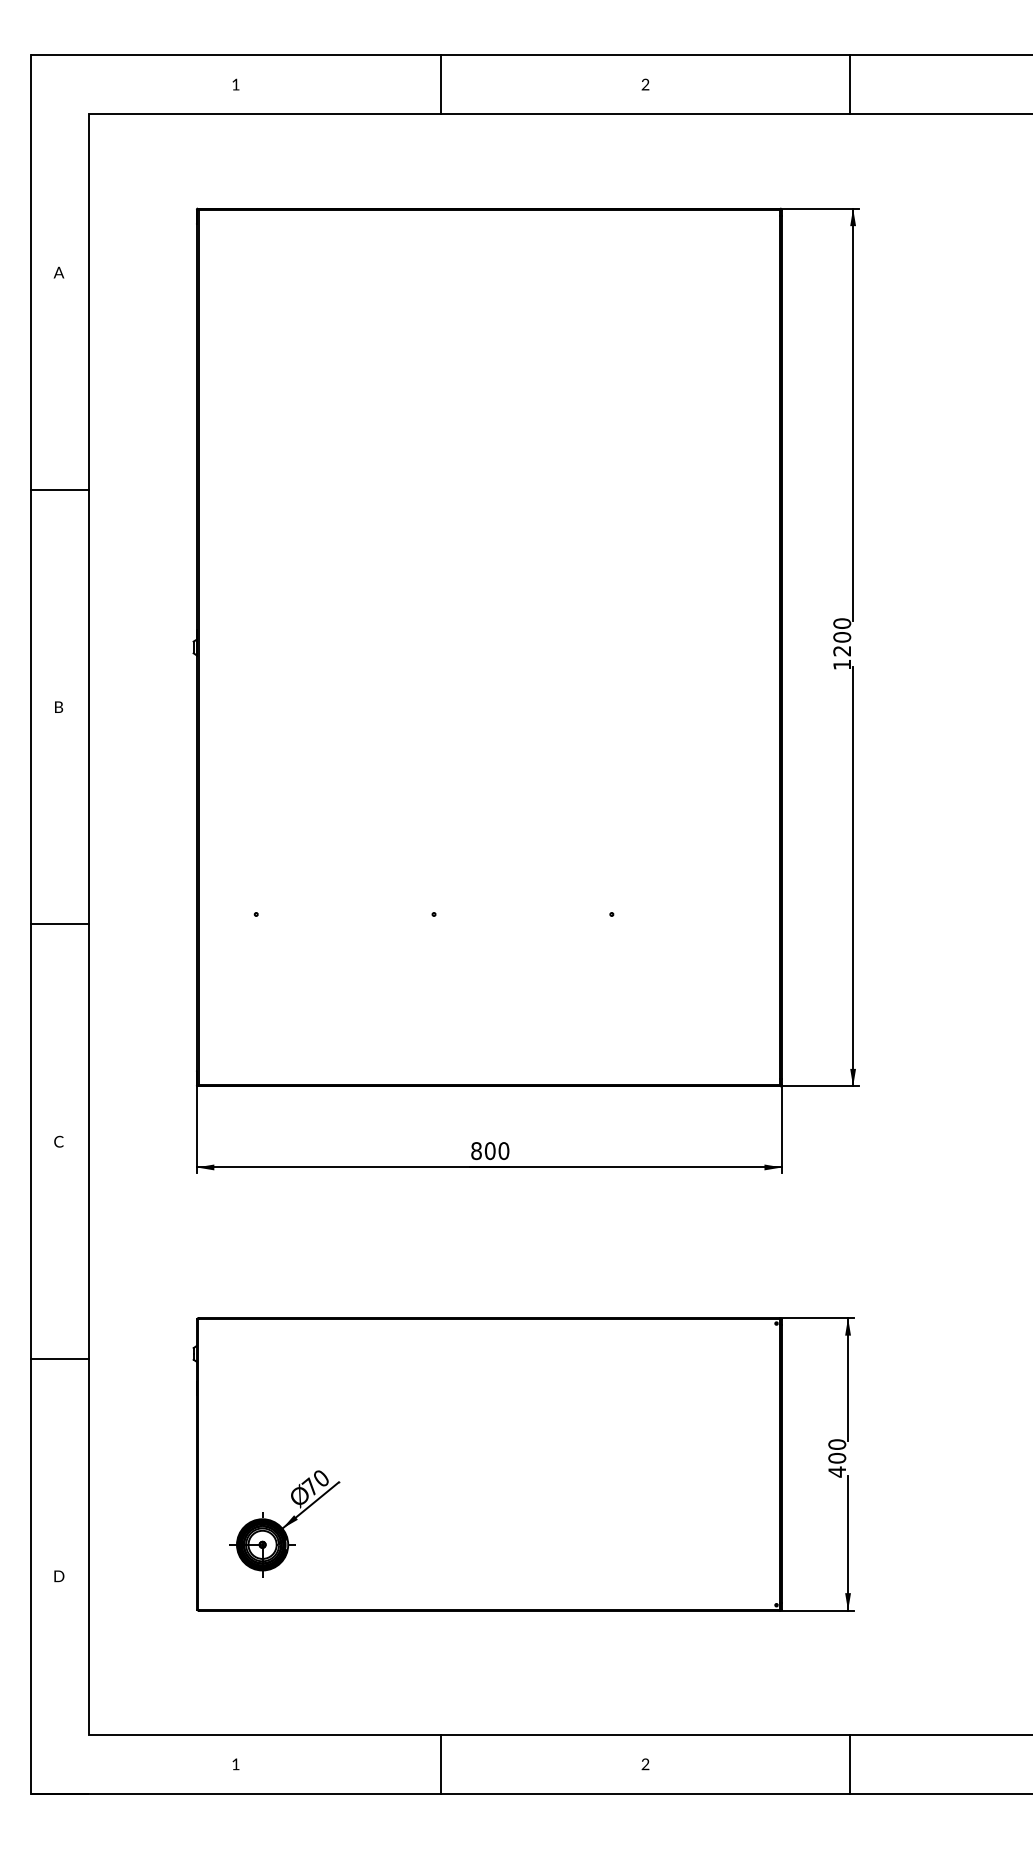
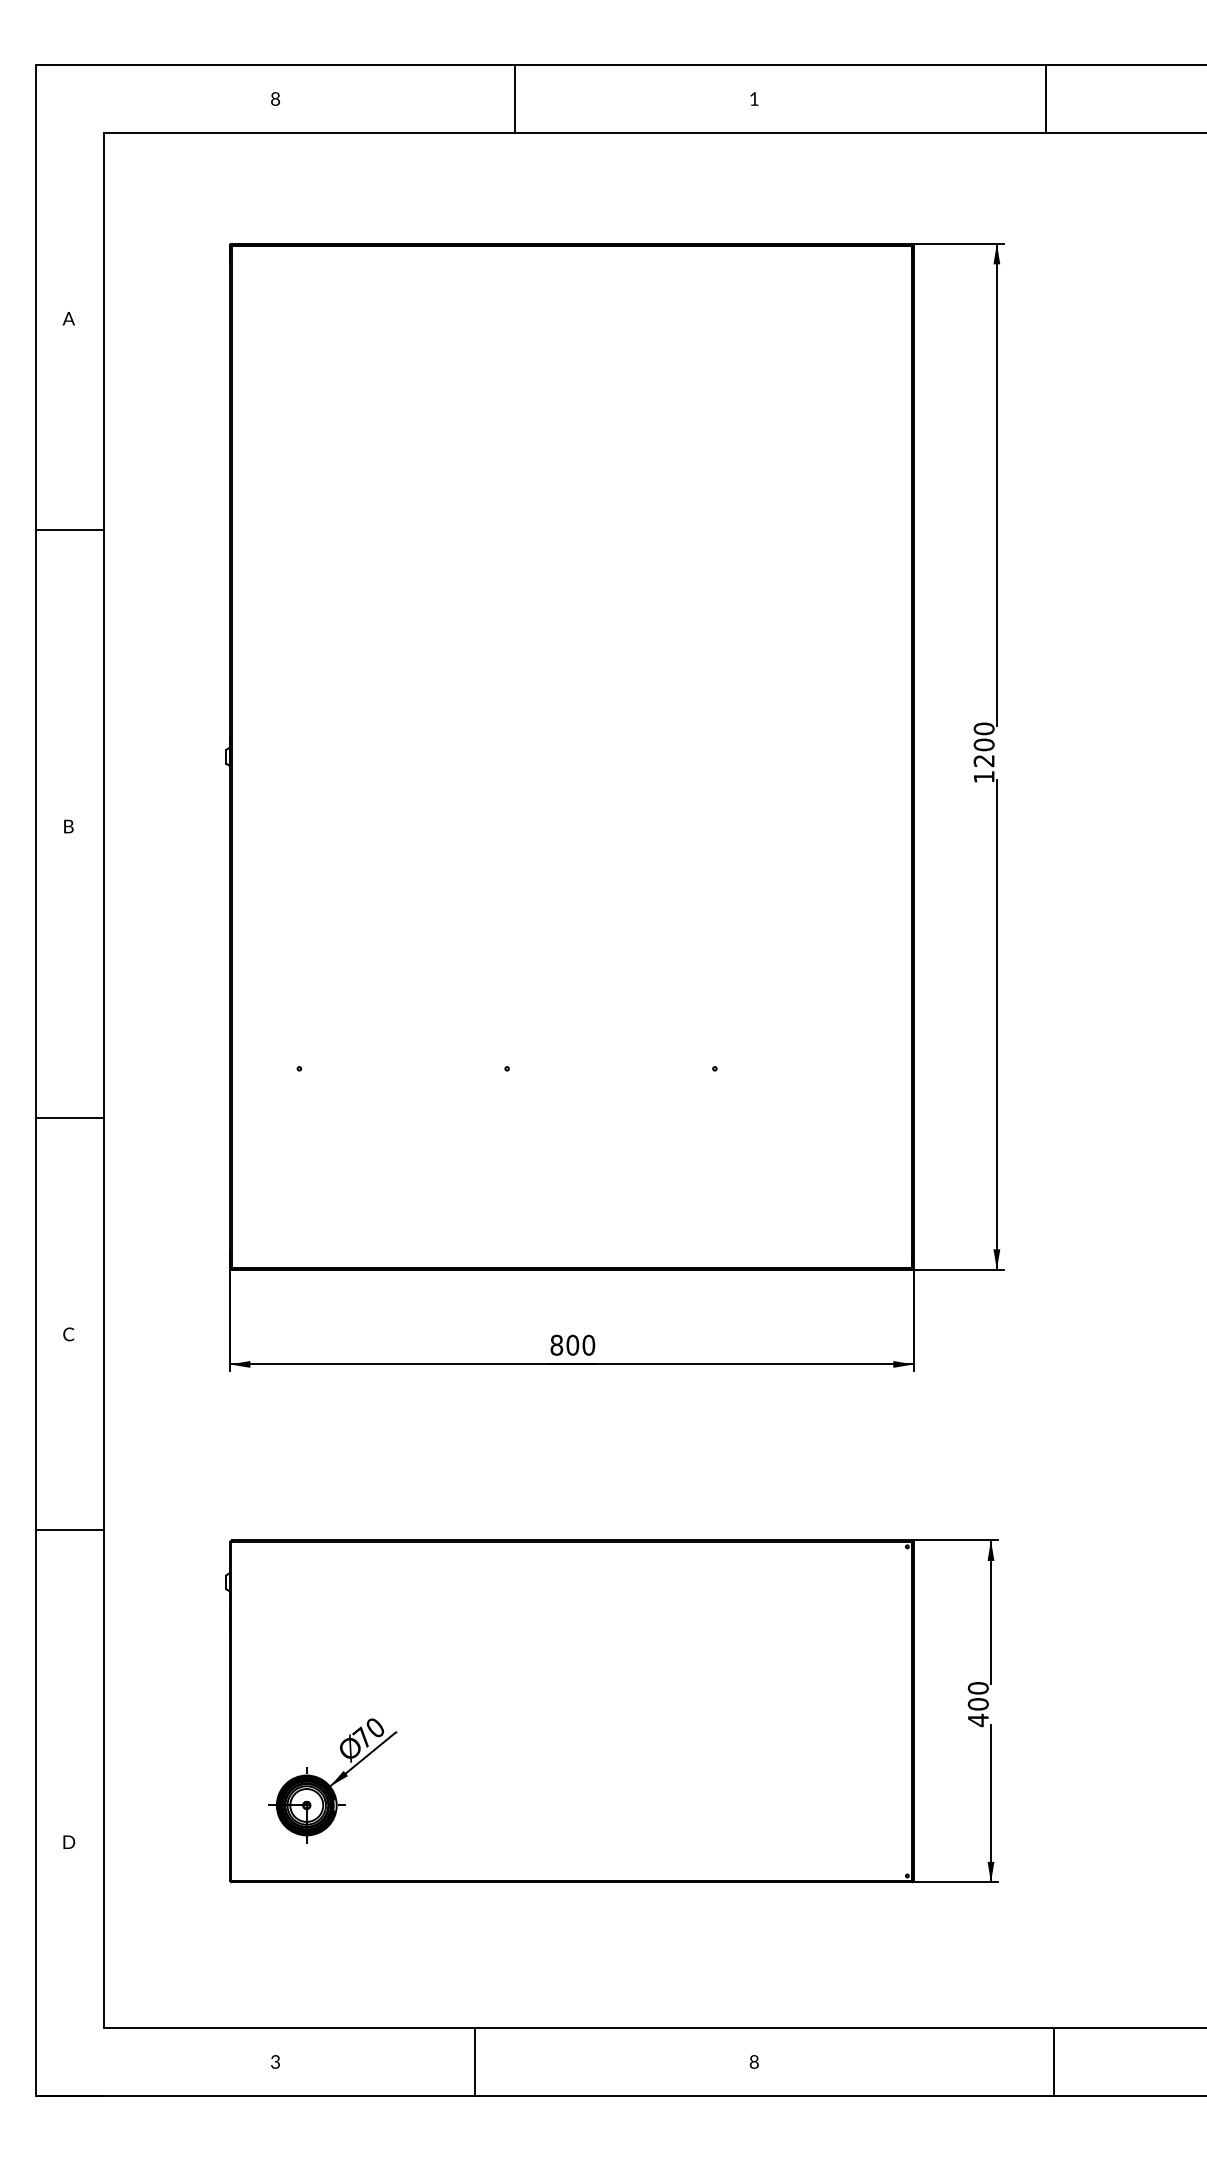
text: (235, 84) -> (275, 98), 1 -> 8
text: (644, 84) -> (753, 98), 2 -> 1
line: (850, 84) -> (1045, 98), moved
line: (60, 489) -> (70, 529), moved
line: (60, 924) -> (70, 1118), moved
line: (60, 1359) -> (70, 1530), moved
text: (235, 1763) -> (275, 2061), 1 -> 3
line: (440, 1763) -> (474, 2061), moved
line: (850, 1763) -> (1053, 2061), moved
text: (644, 1764) -> (753, 2062), 2 -> 8

